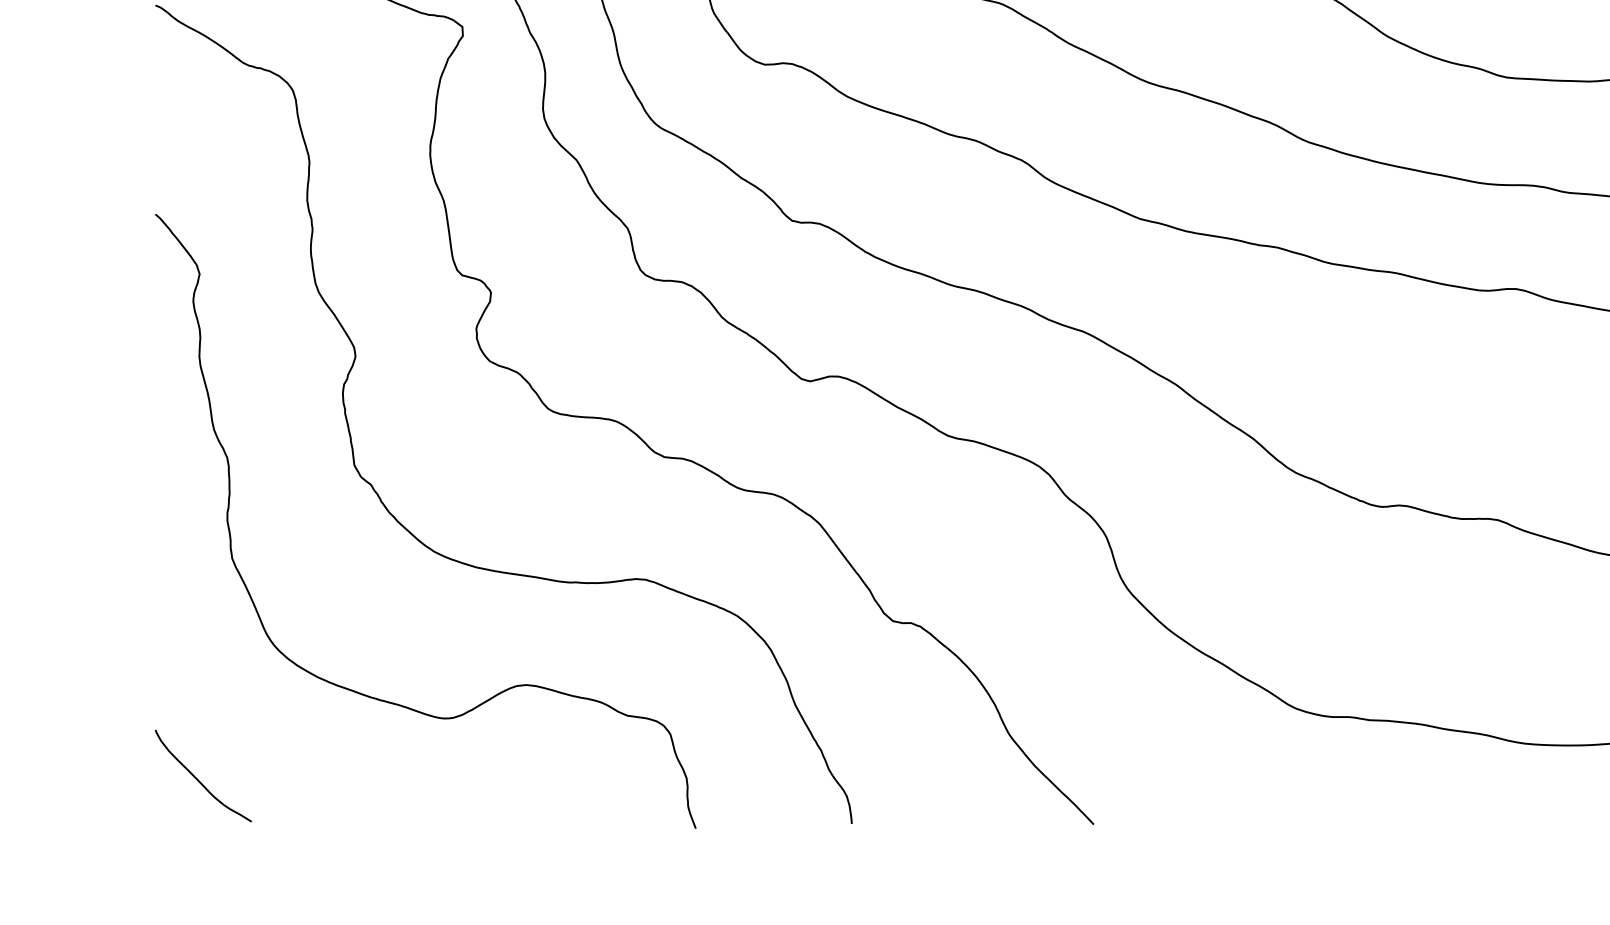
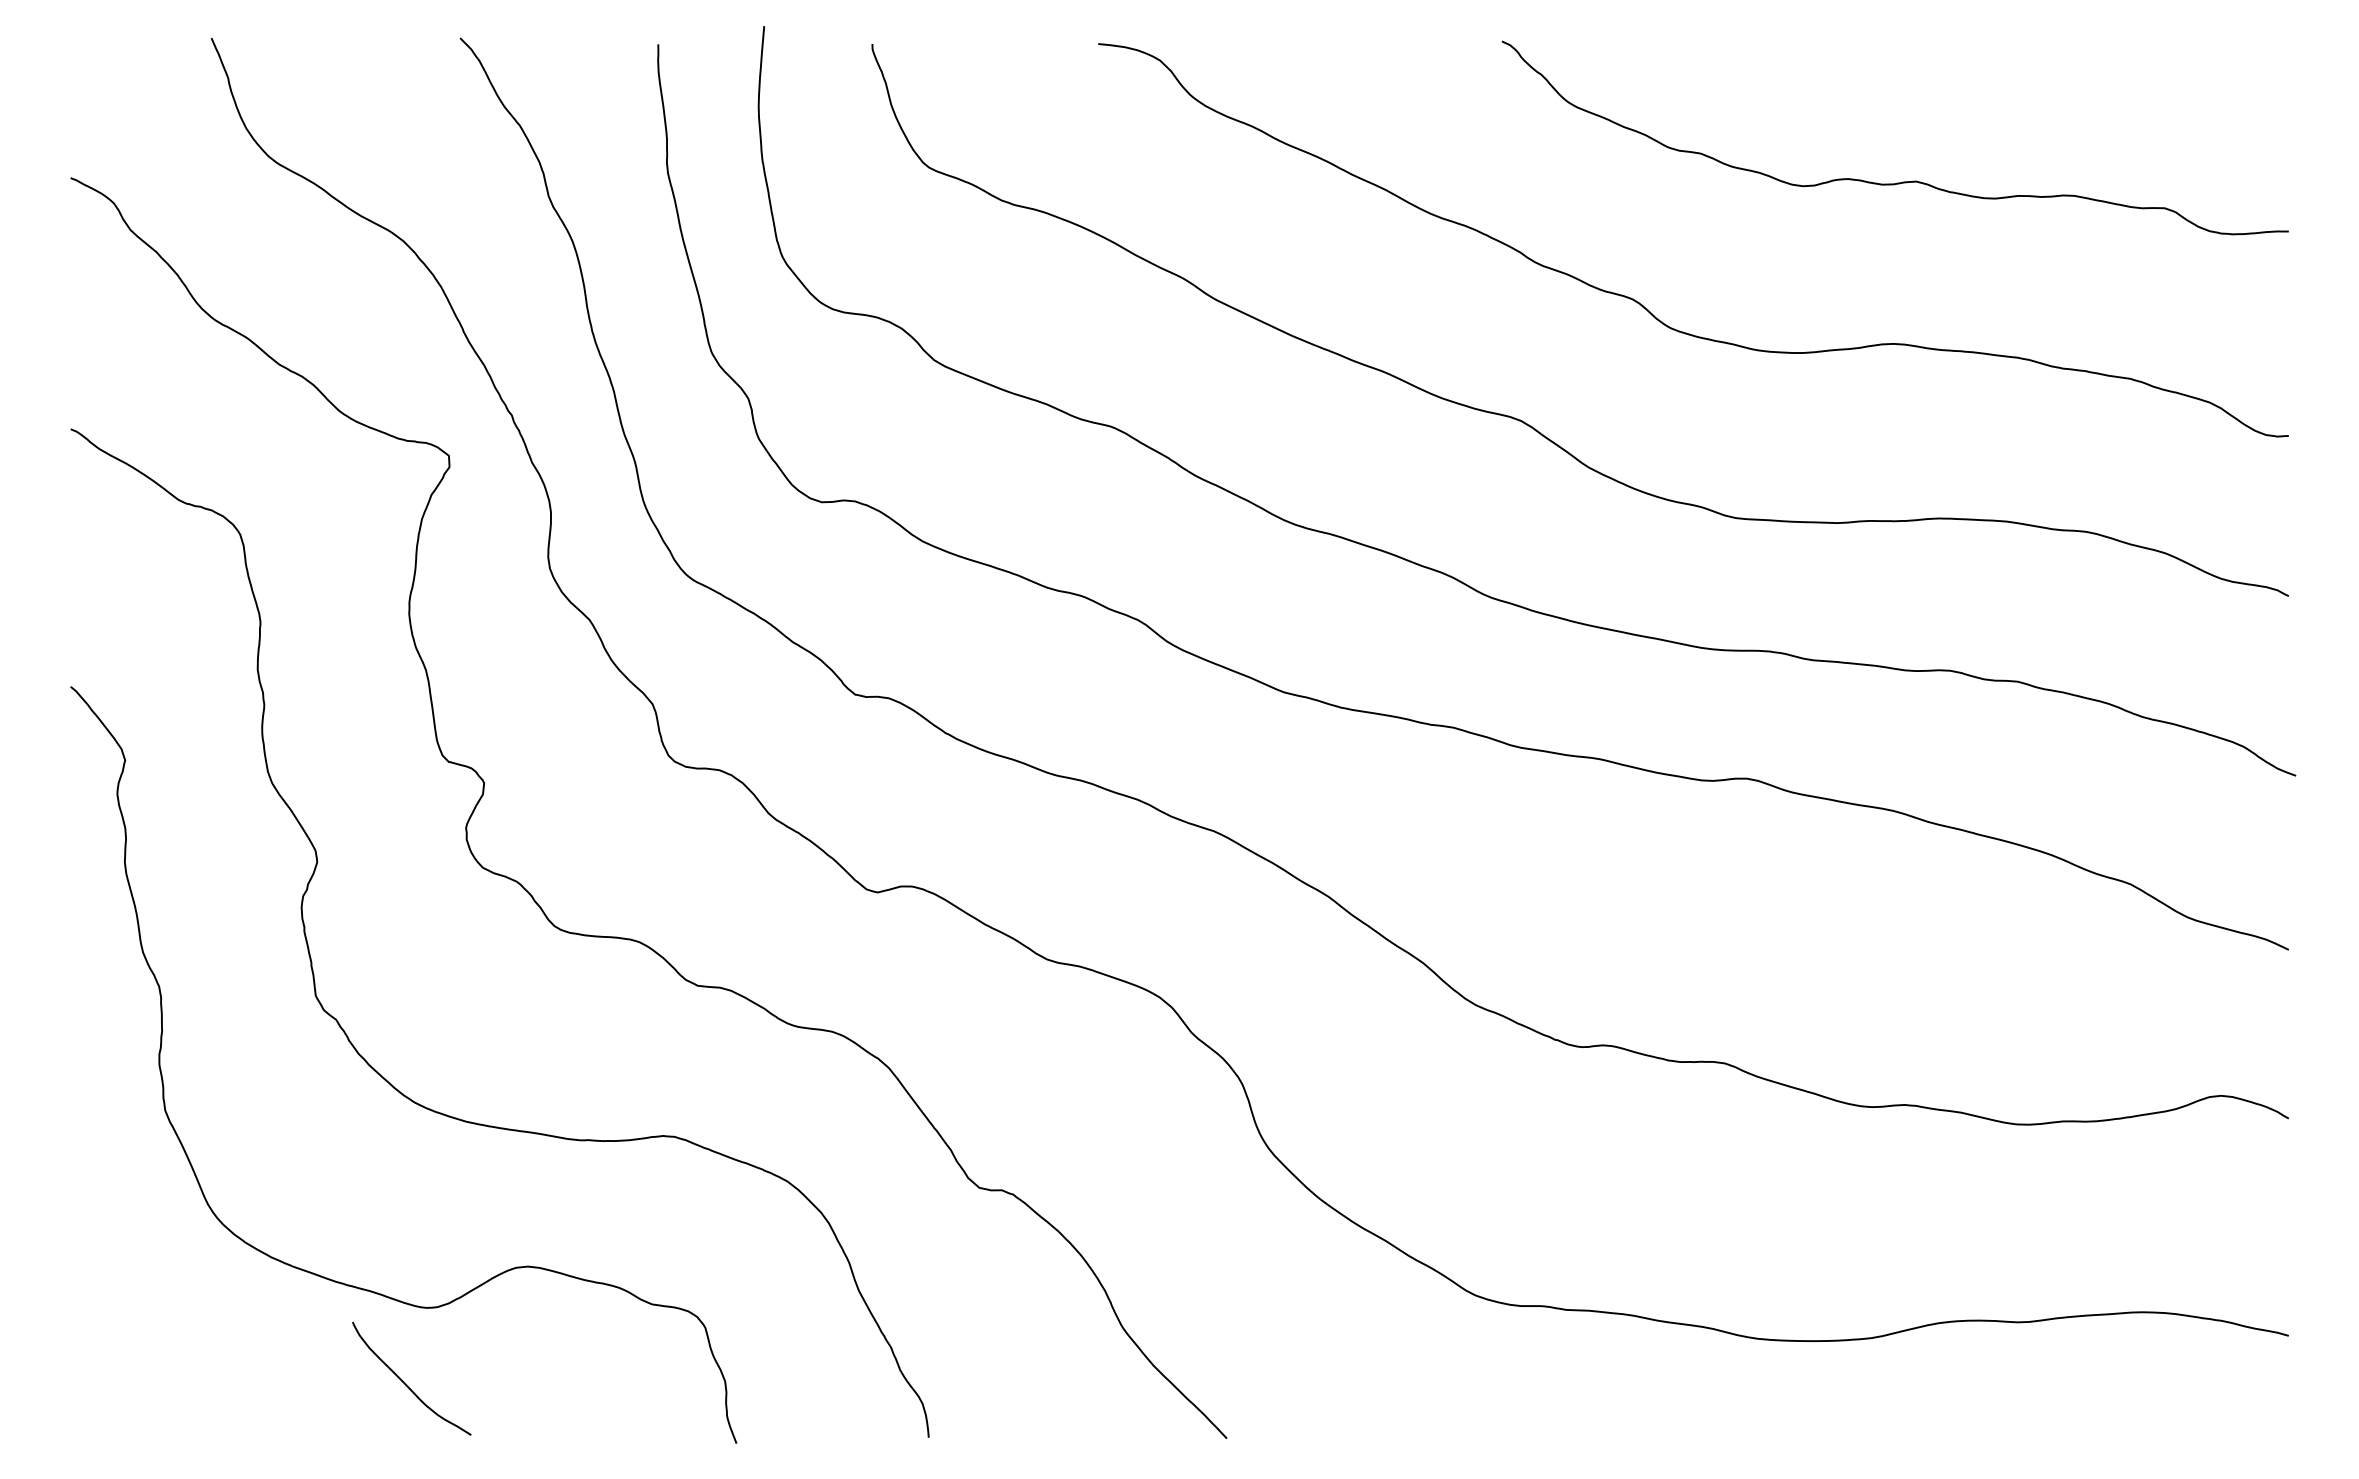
curve: (197, 778) -> (404, 1381), moved

